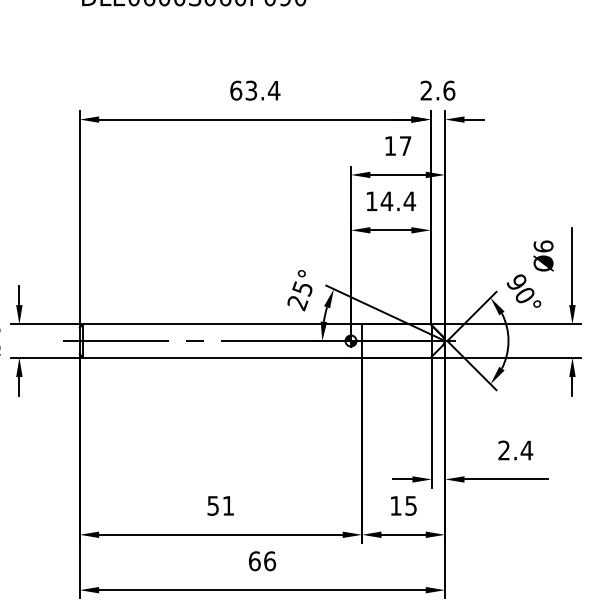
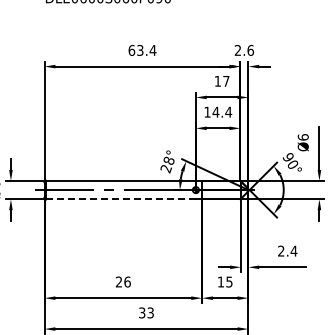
text: (301, 287) -> (168, 160), 25° -> 28°
line: (217, 357) -> (121, 199), solid -> dashed
text: (221, 504) -> (123, 281), 51 -> 26
text: (262, 560) -> (146, 312), 66 -> 33

